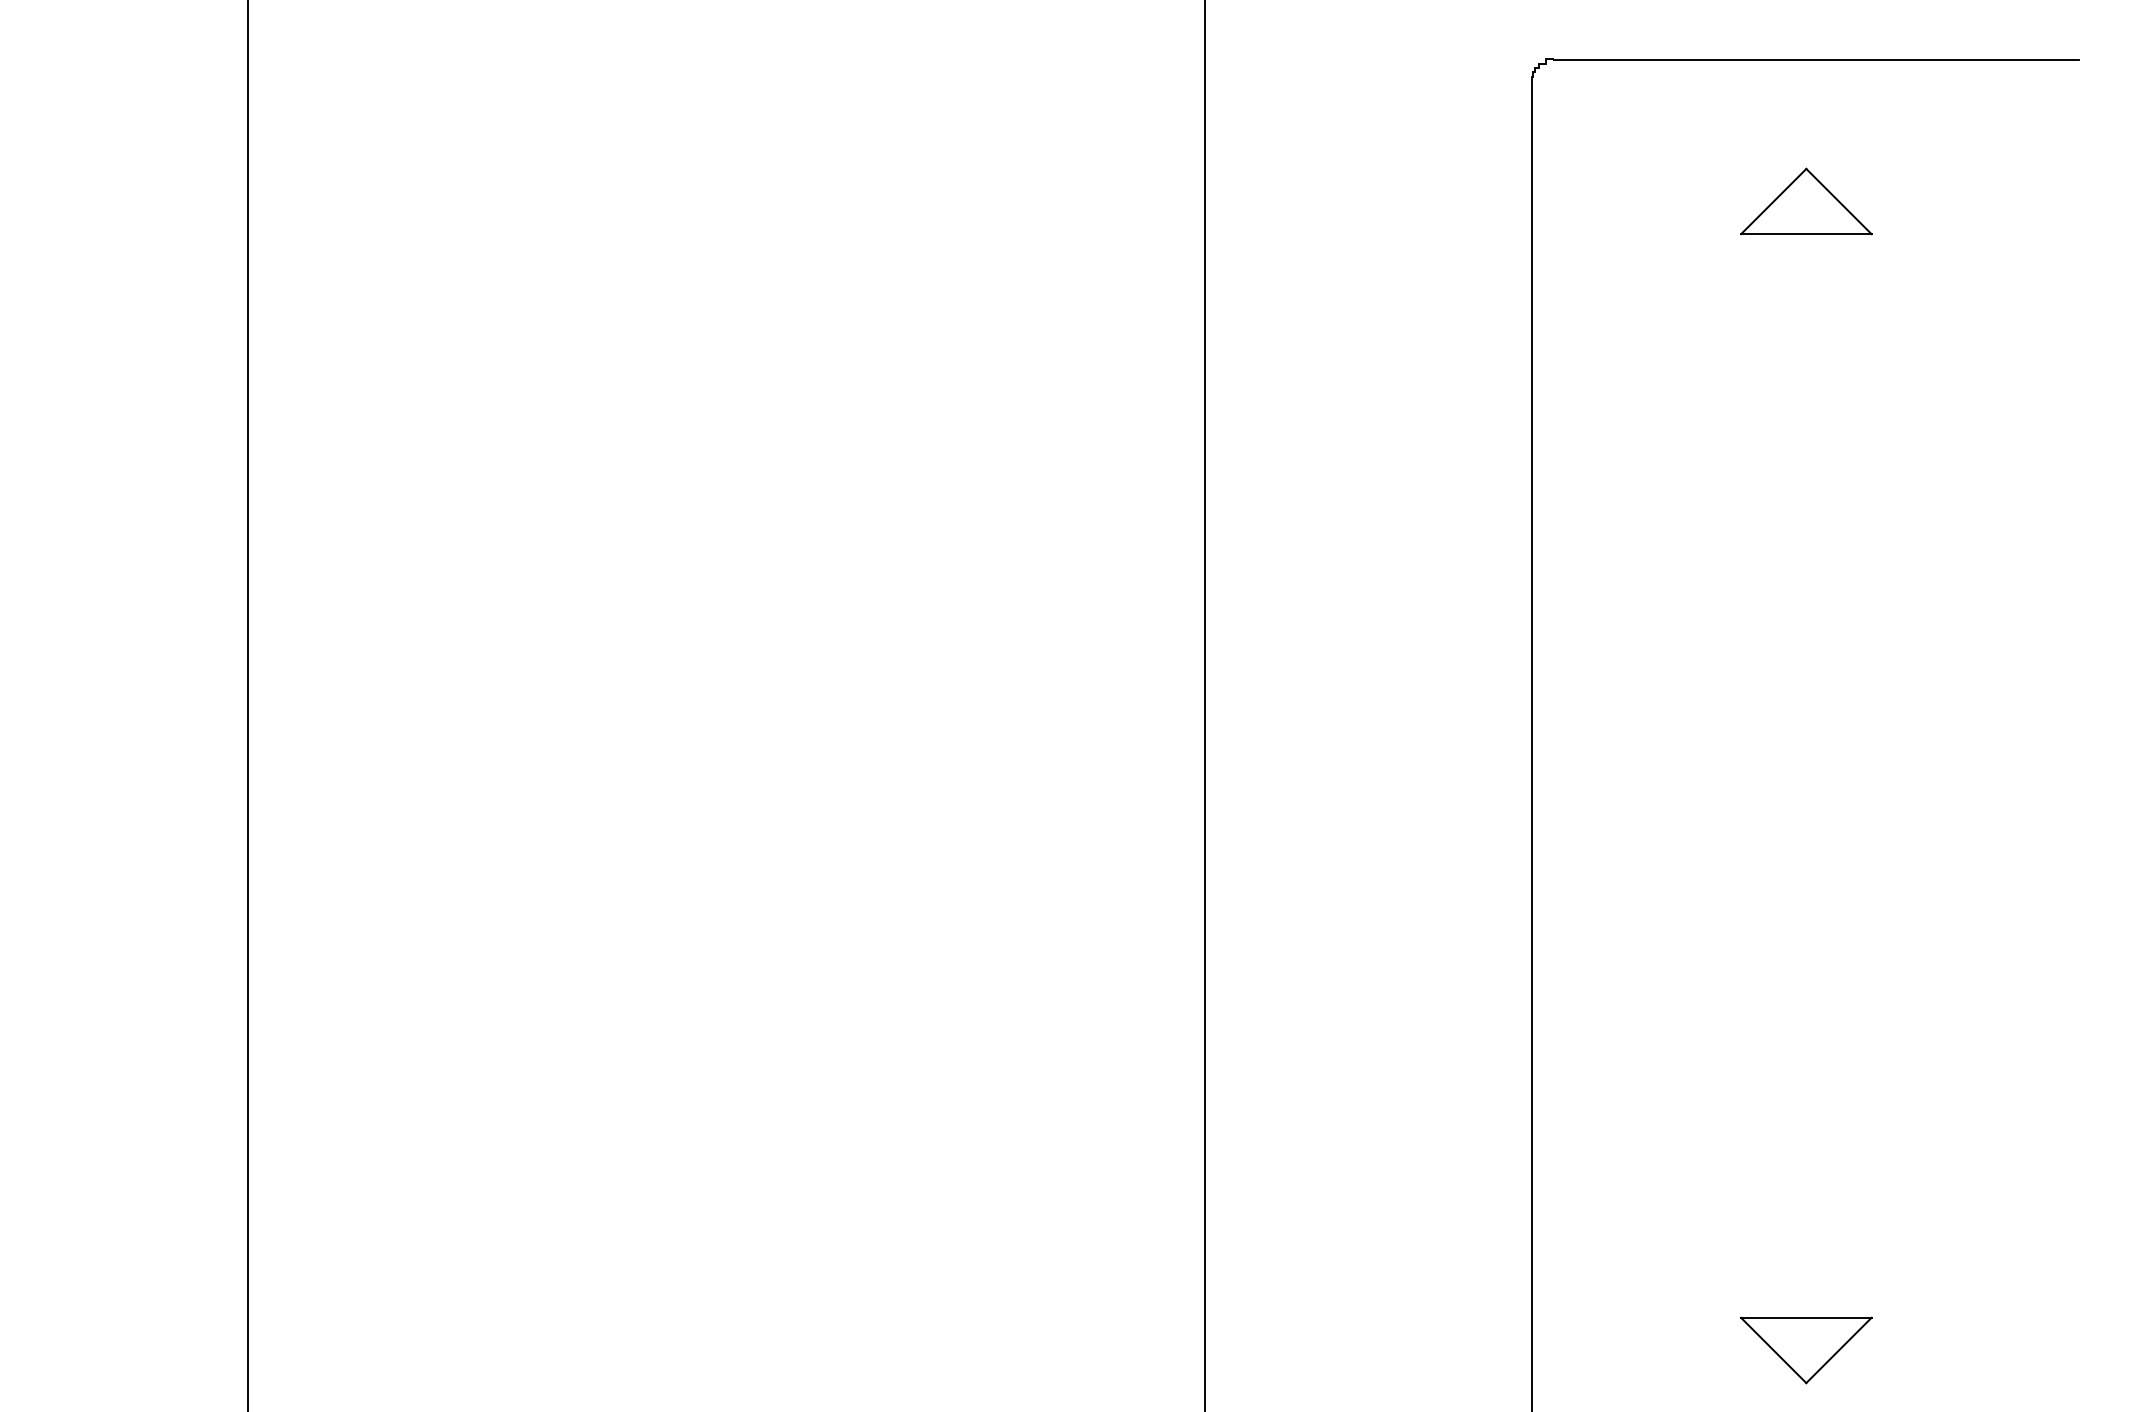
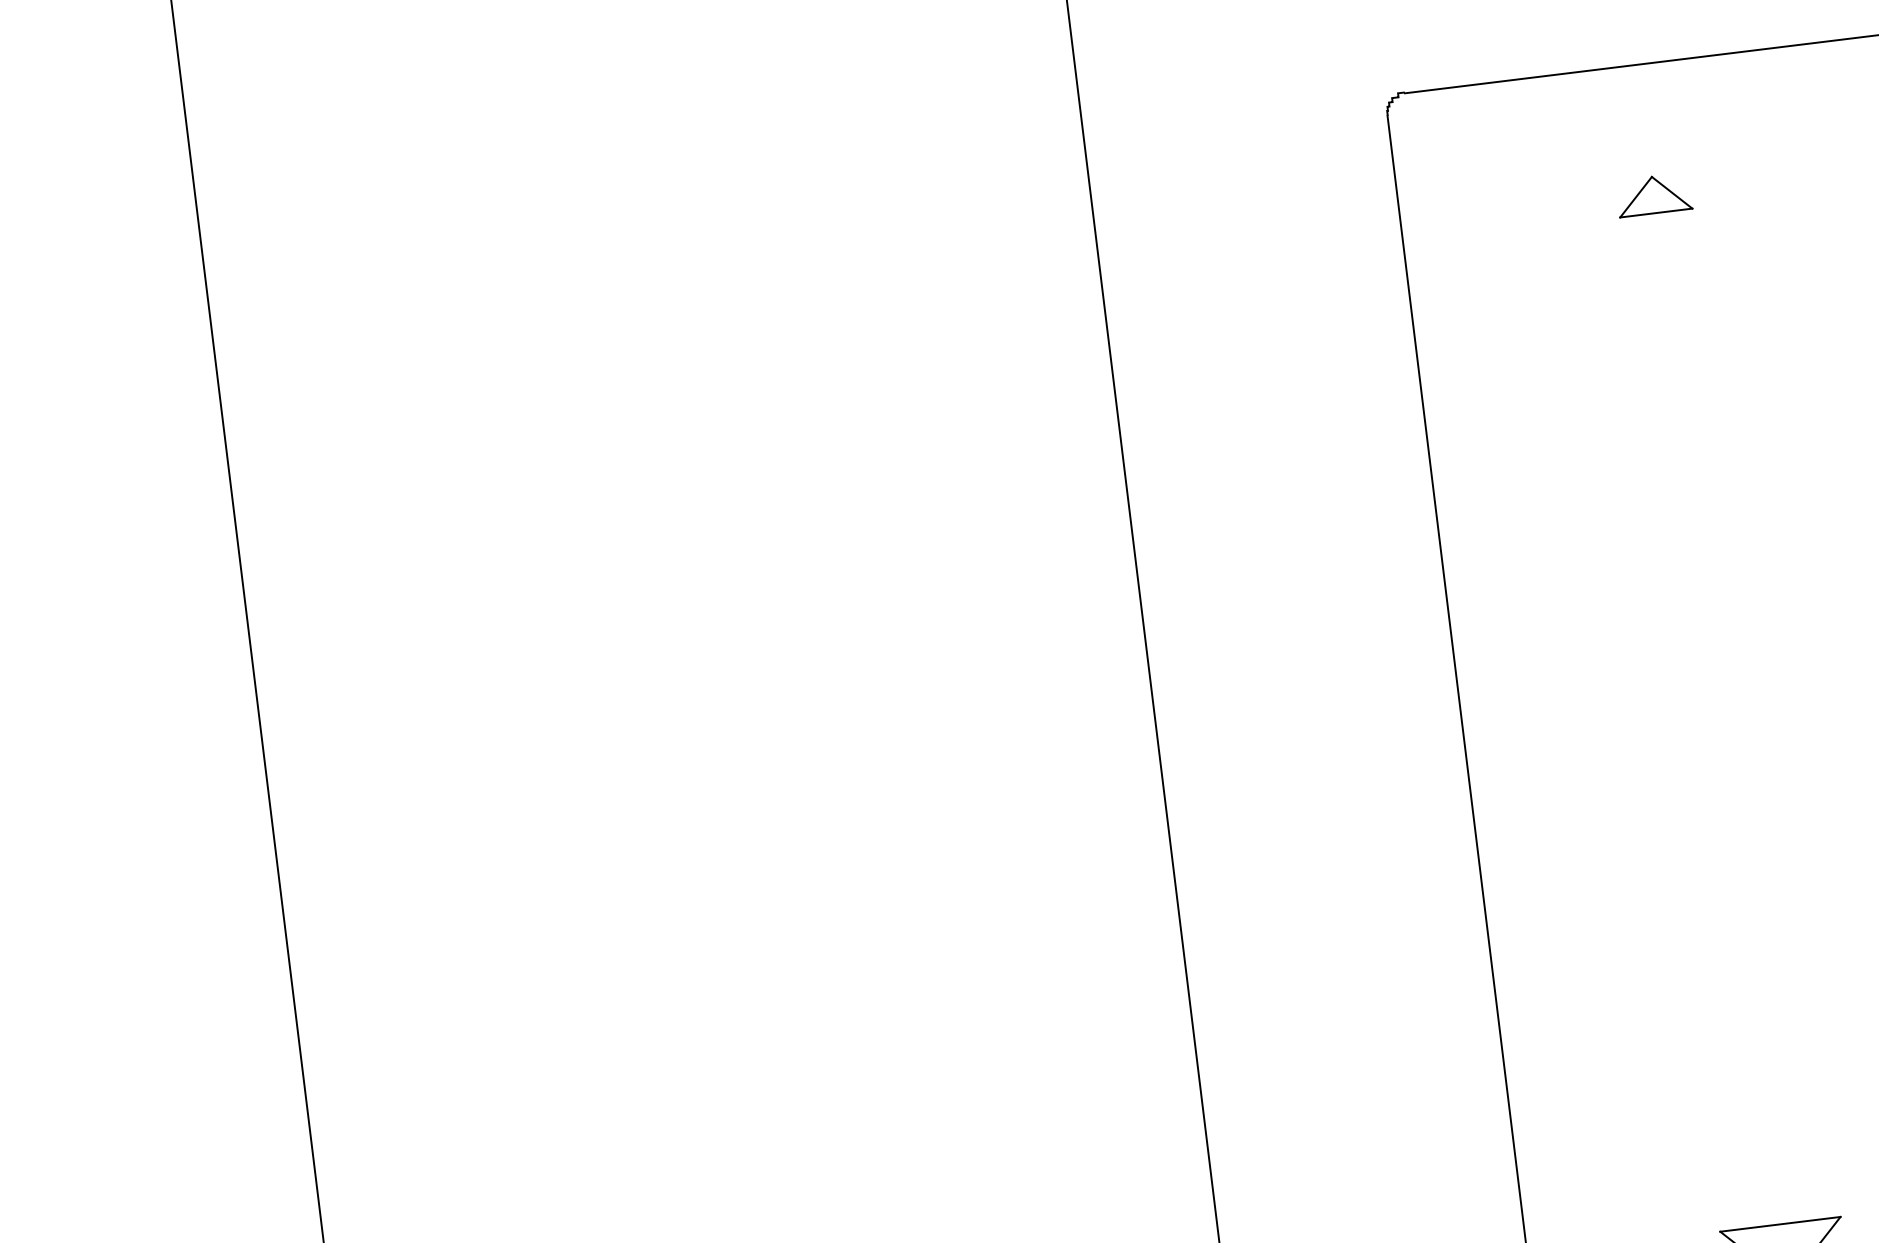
part: (1806, 201) -> (1654, 194), size x0.6

